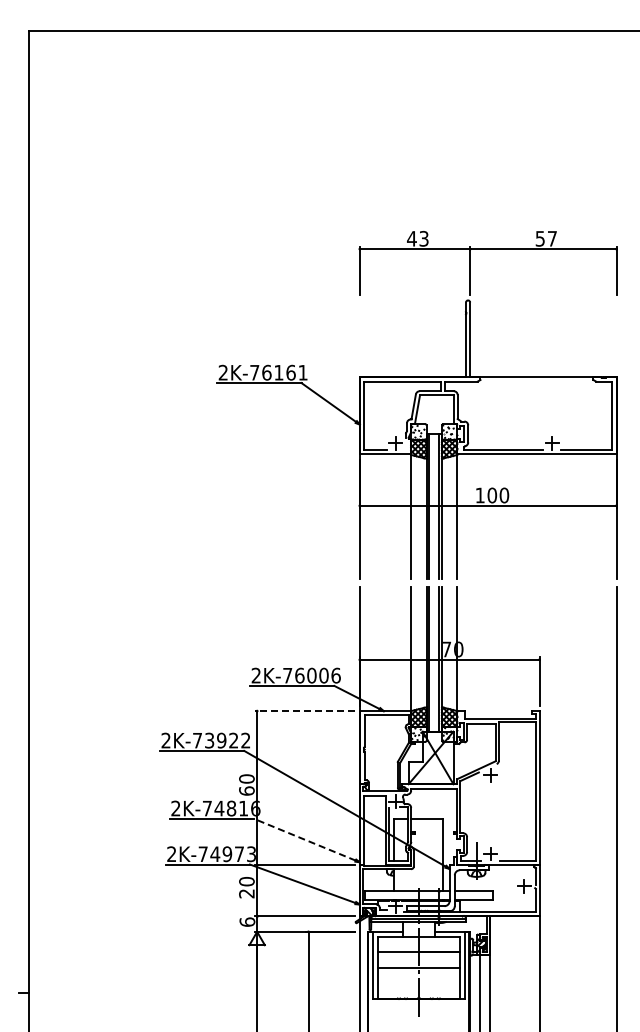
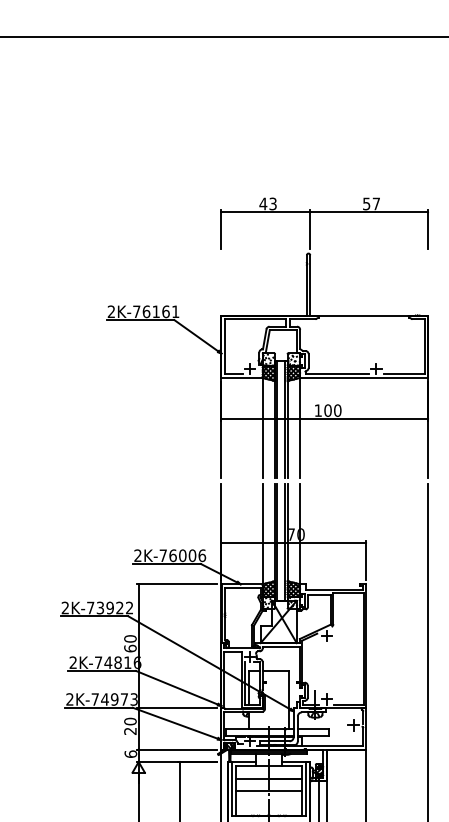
line: (304, 711) -> (176, 584), dashed -> solid
line: (304, 839) -> (176, 687), dashed -> solid

